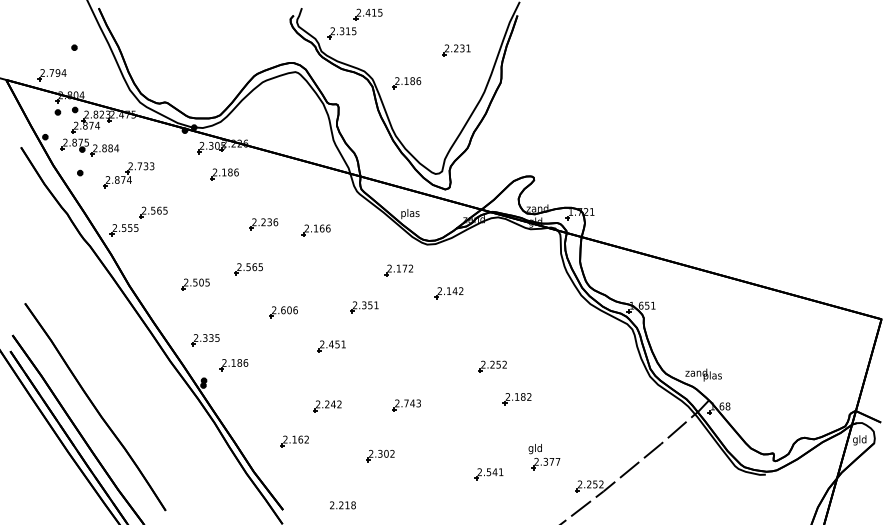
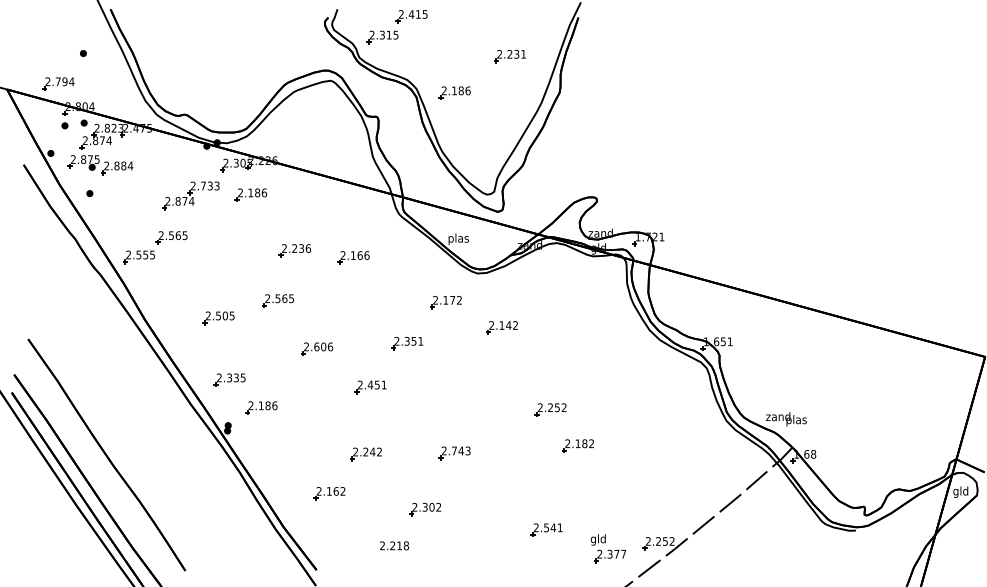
part: (128, 175) -> (190, 196), moved
part: (544, 457) -> (608, 549), moved
text: (342, 505) -> (394, 546), moved

